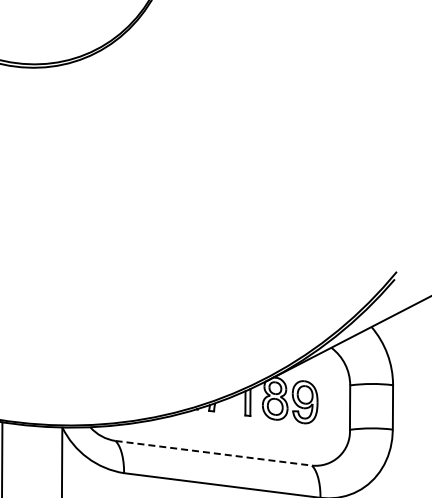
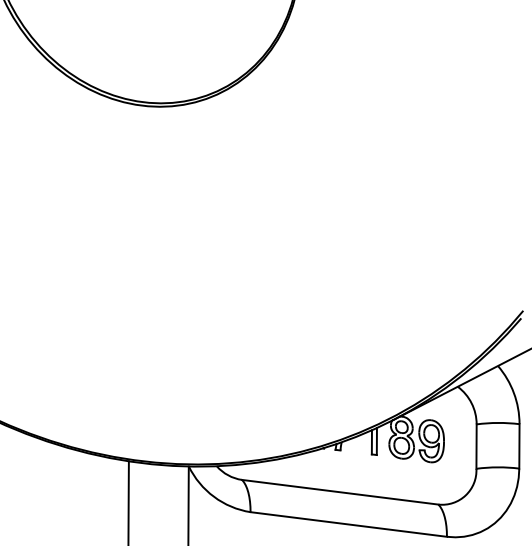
line: (214, 453) -> (340, 492), dashed -> solid

